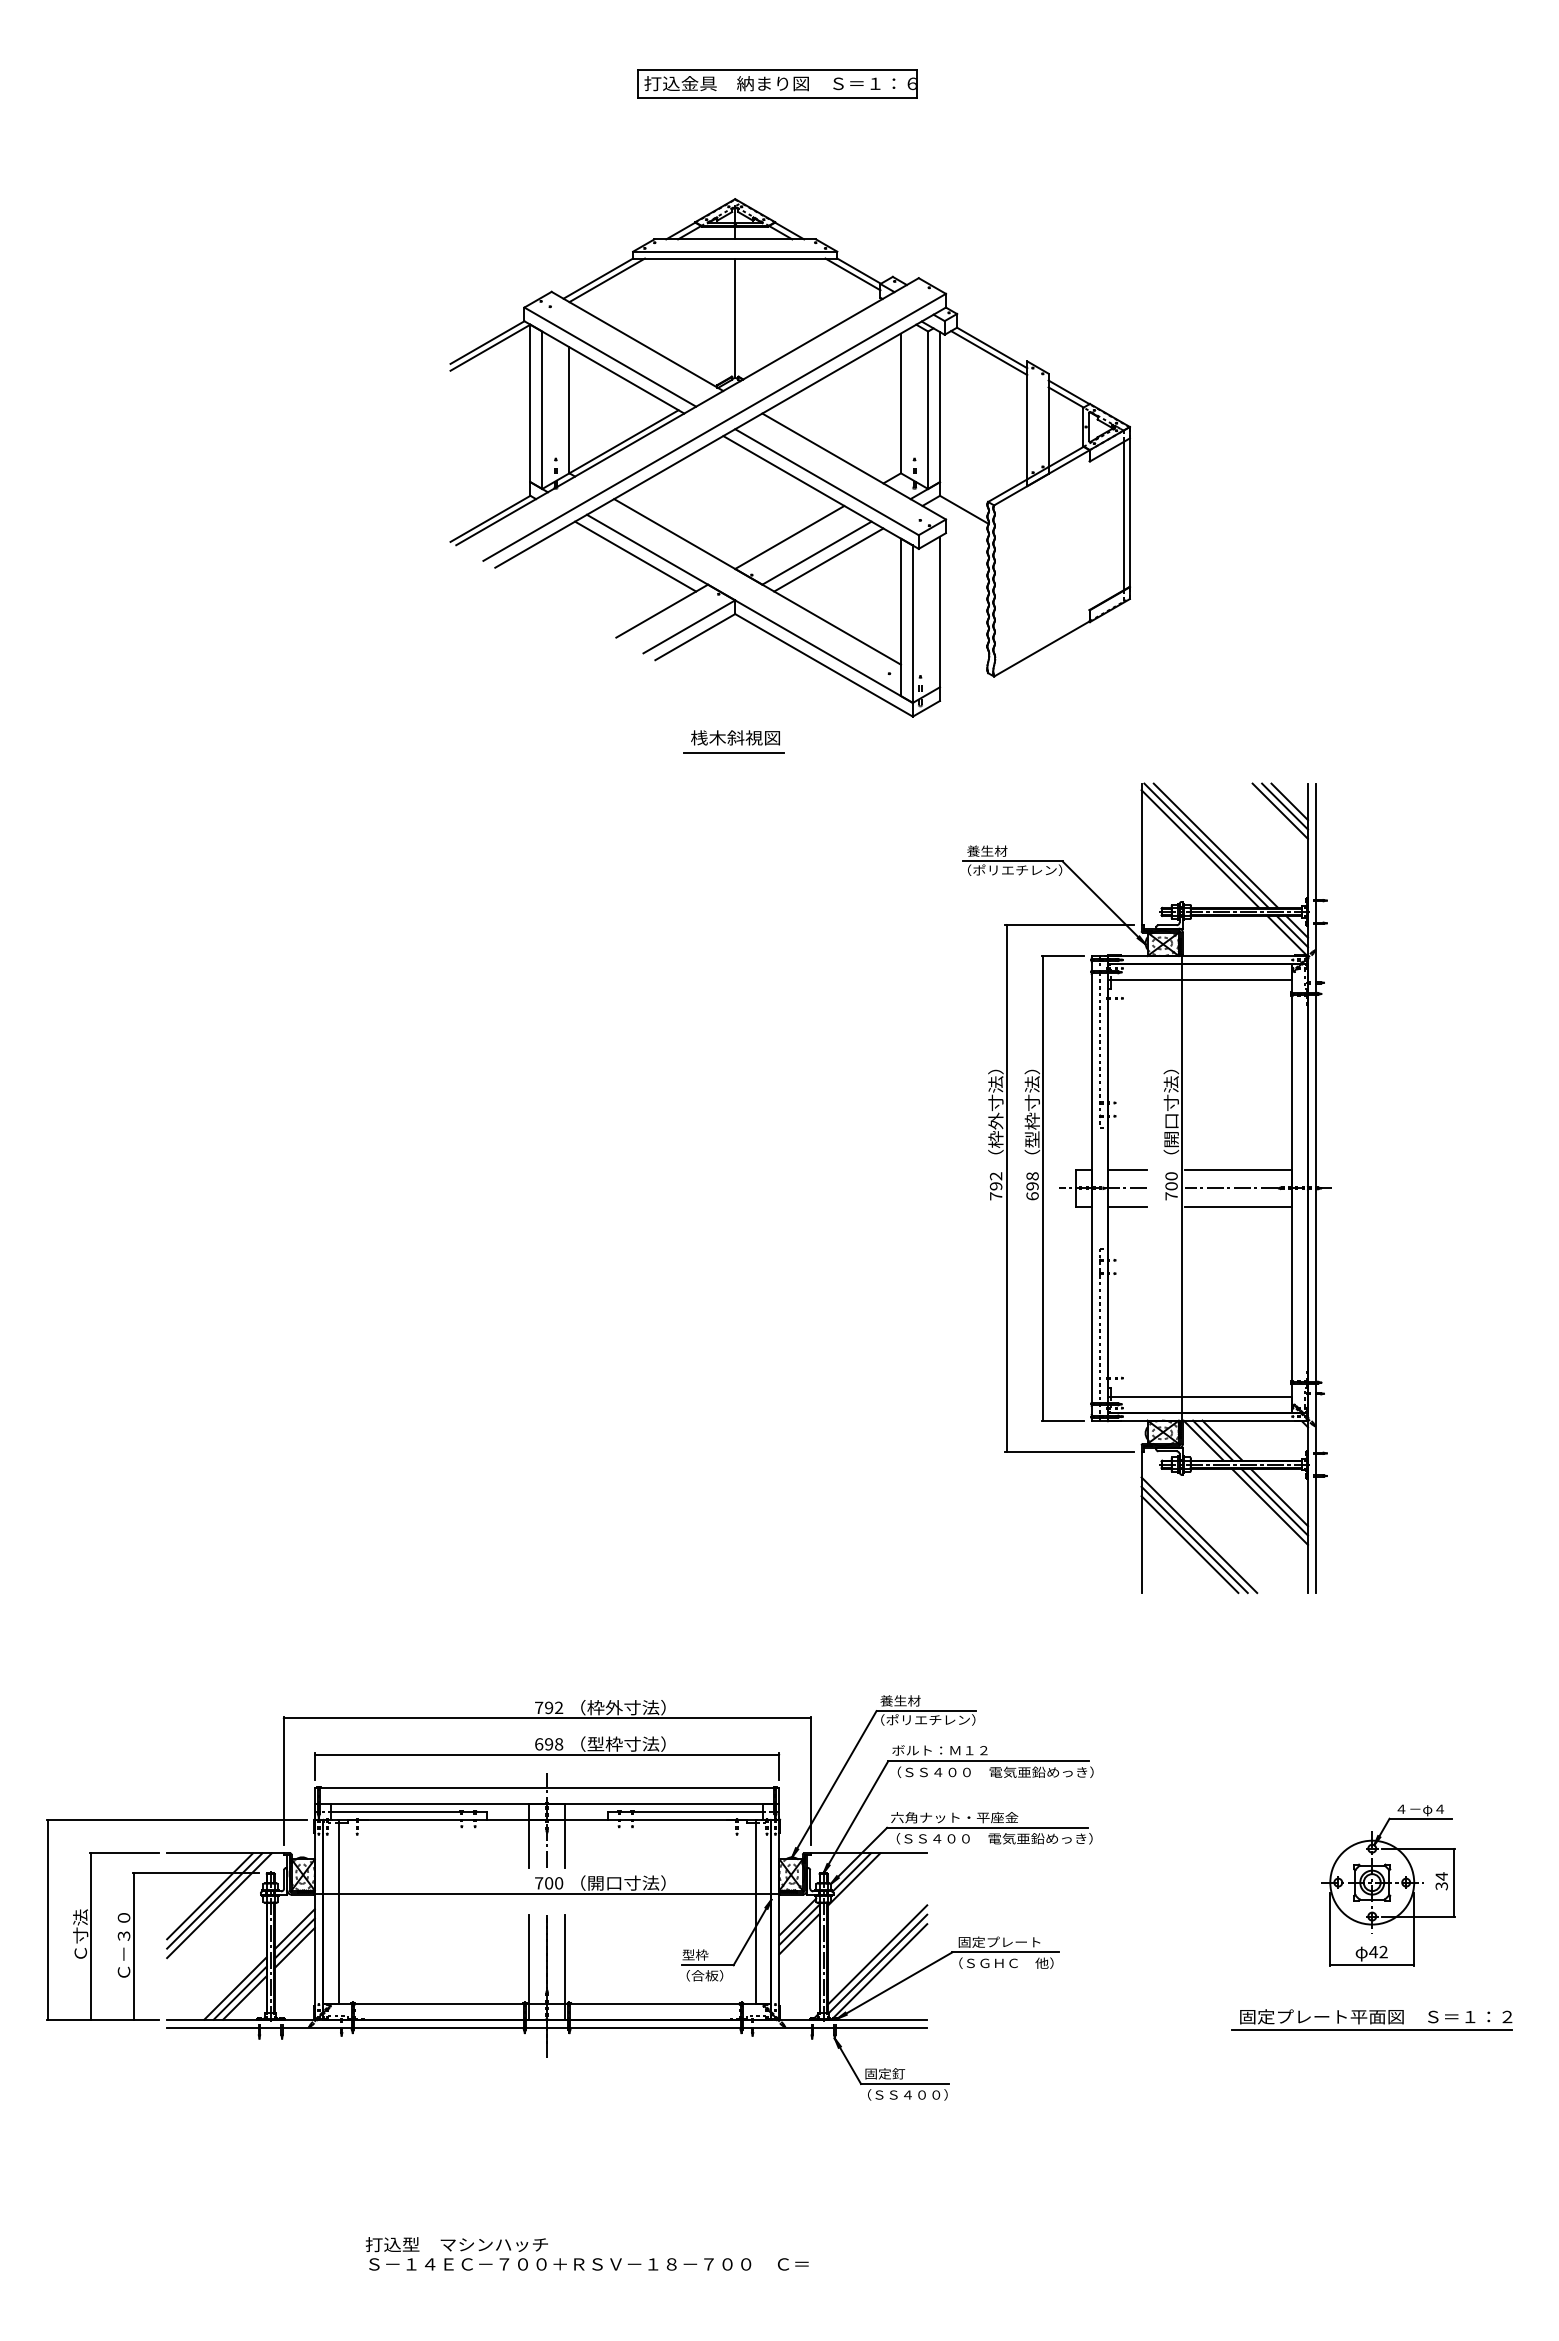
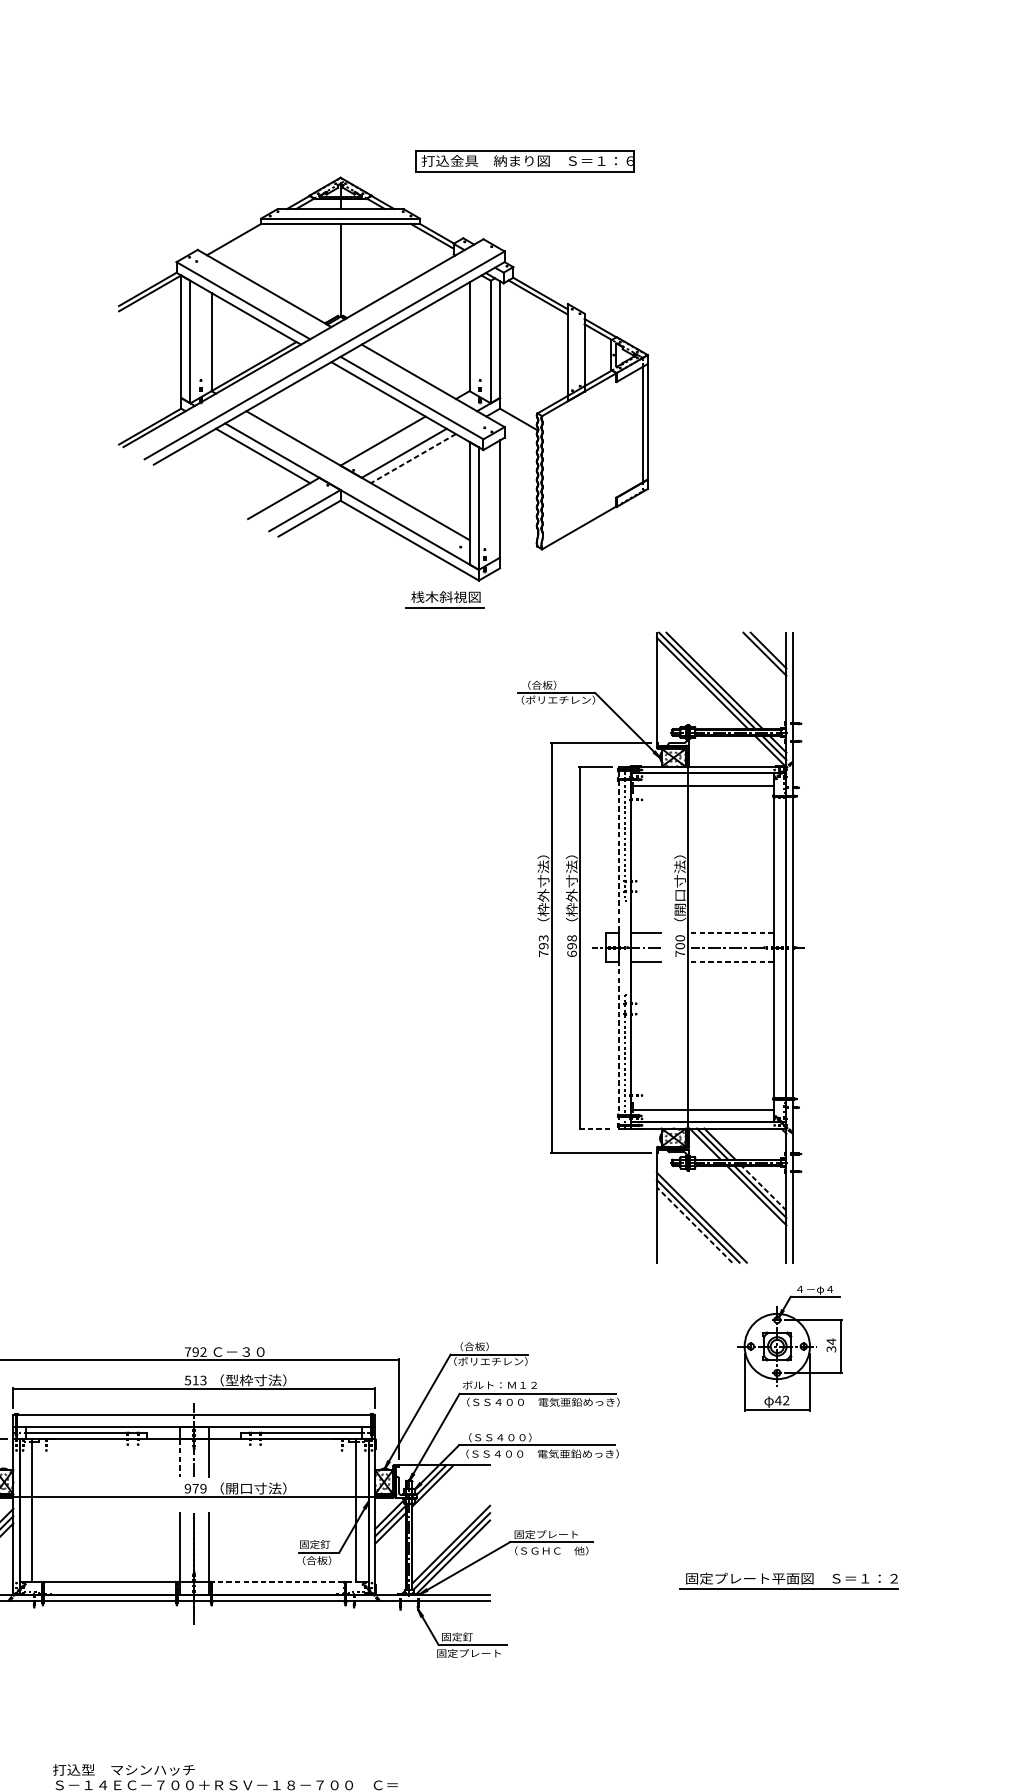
part: (777, 83) -> (525, 160), moved
line: (606, 280) -> (240, 241), removed
line: (828, 560) -> (413, 459), solid -> dashed
part: (733, 741) -> (444, 599), moved
line: (1289, 801) -> (772, 646), removed
text: (989, 850) -> (538, 684), 養生材 -> （合板）
text: (1031, 1129) -> (571, 901), （型枠寸法） -> （枠外寸法）
line: (1239, 1170) -> (733, 933), solid -> dashed
text: (996, 1176) -> (543, 938), 792 -> 793
line: (1092, 1187) -> (618, 947), solid -> dashed
line: (1239, 1206) -> (733, 961), solid -> dashed
line: (1063, 1420) -> (596, 1128), solid -> dashed
line: (1279, 1497) -> (764, 1188), solid -> dashed
line: (1189, 1544) -> (694, 1224), solid -> dashed
text: (902, 1700) -> (470, 1346), 養生材 -> （合板）
text: (618, 1707) -> (249, 1351), （枠外寸法） -> Ｃ－３０
text: (549, 1744) -> (196, 1380), 698 -> 513
text: (954, 1817) -> (511, 1437), 六角ナット・平座金 -> （ＳＳ４００）
line: (528, 1843) -> (179, 1457), solid -> dashed
text: (549, 1883) -> (196, 1488), 700 -> 979
part: (1388, 1885) -> (789, 1348), moved
text: (701, 1954) -> (314, 1544), 型枠 -> 固定釘
line: (668, 2003) -> (288, 1582), solid -> dashed
part: (1371, 2019) -> (788, 1580), moved
text: (903, 2094) -> (471, 1653), （ＳＳ４００） -> 固定プレート

